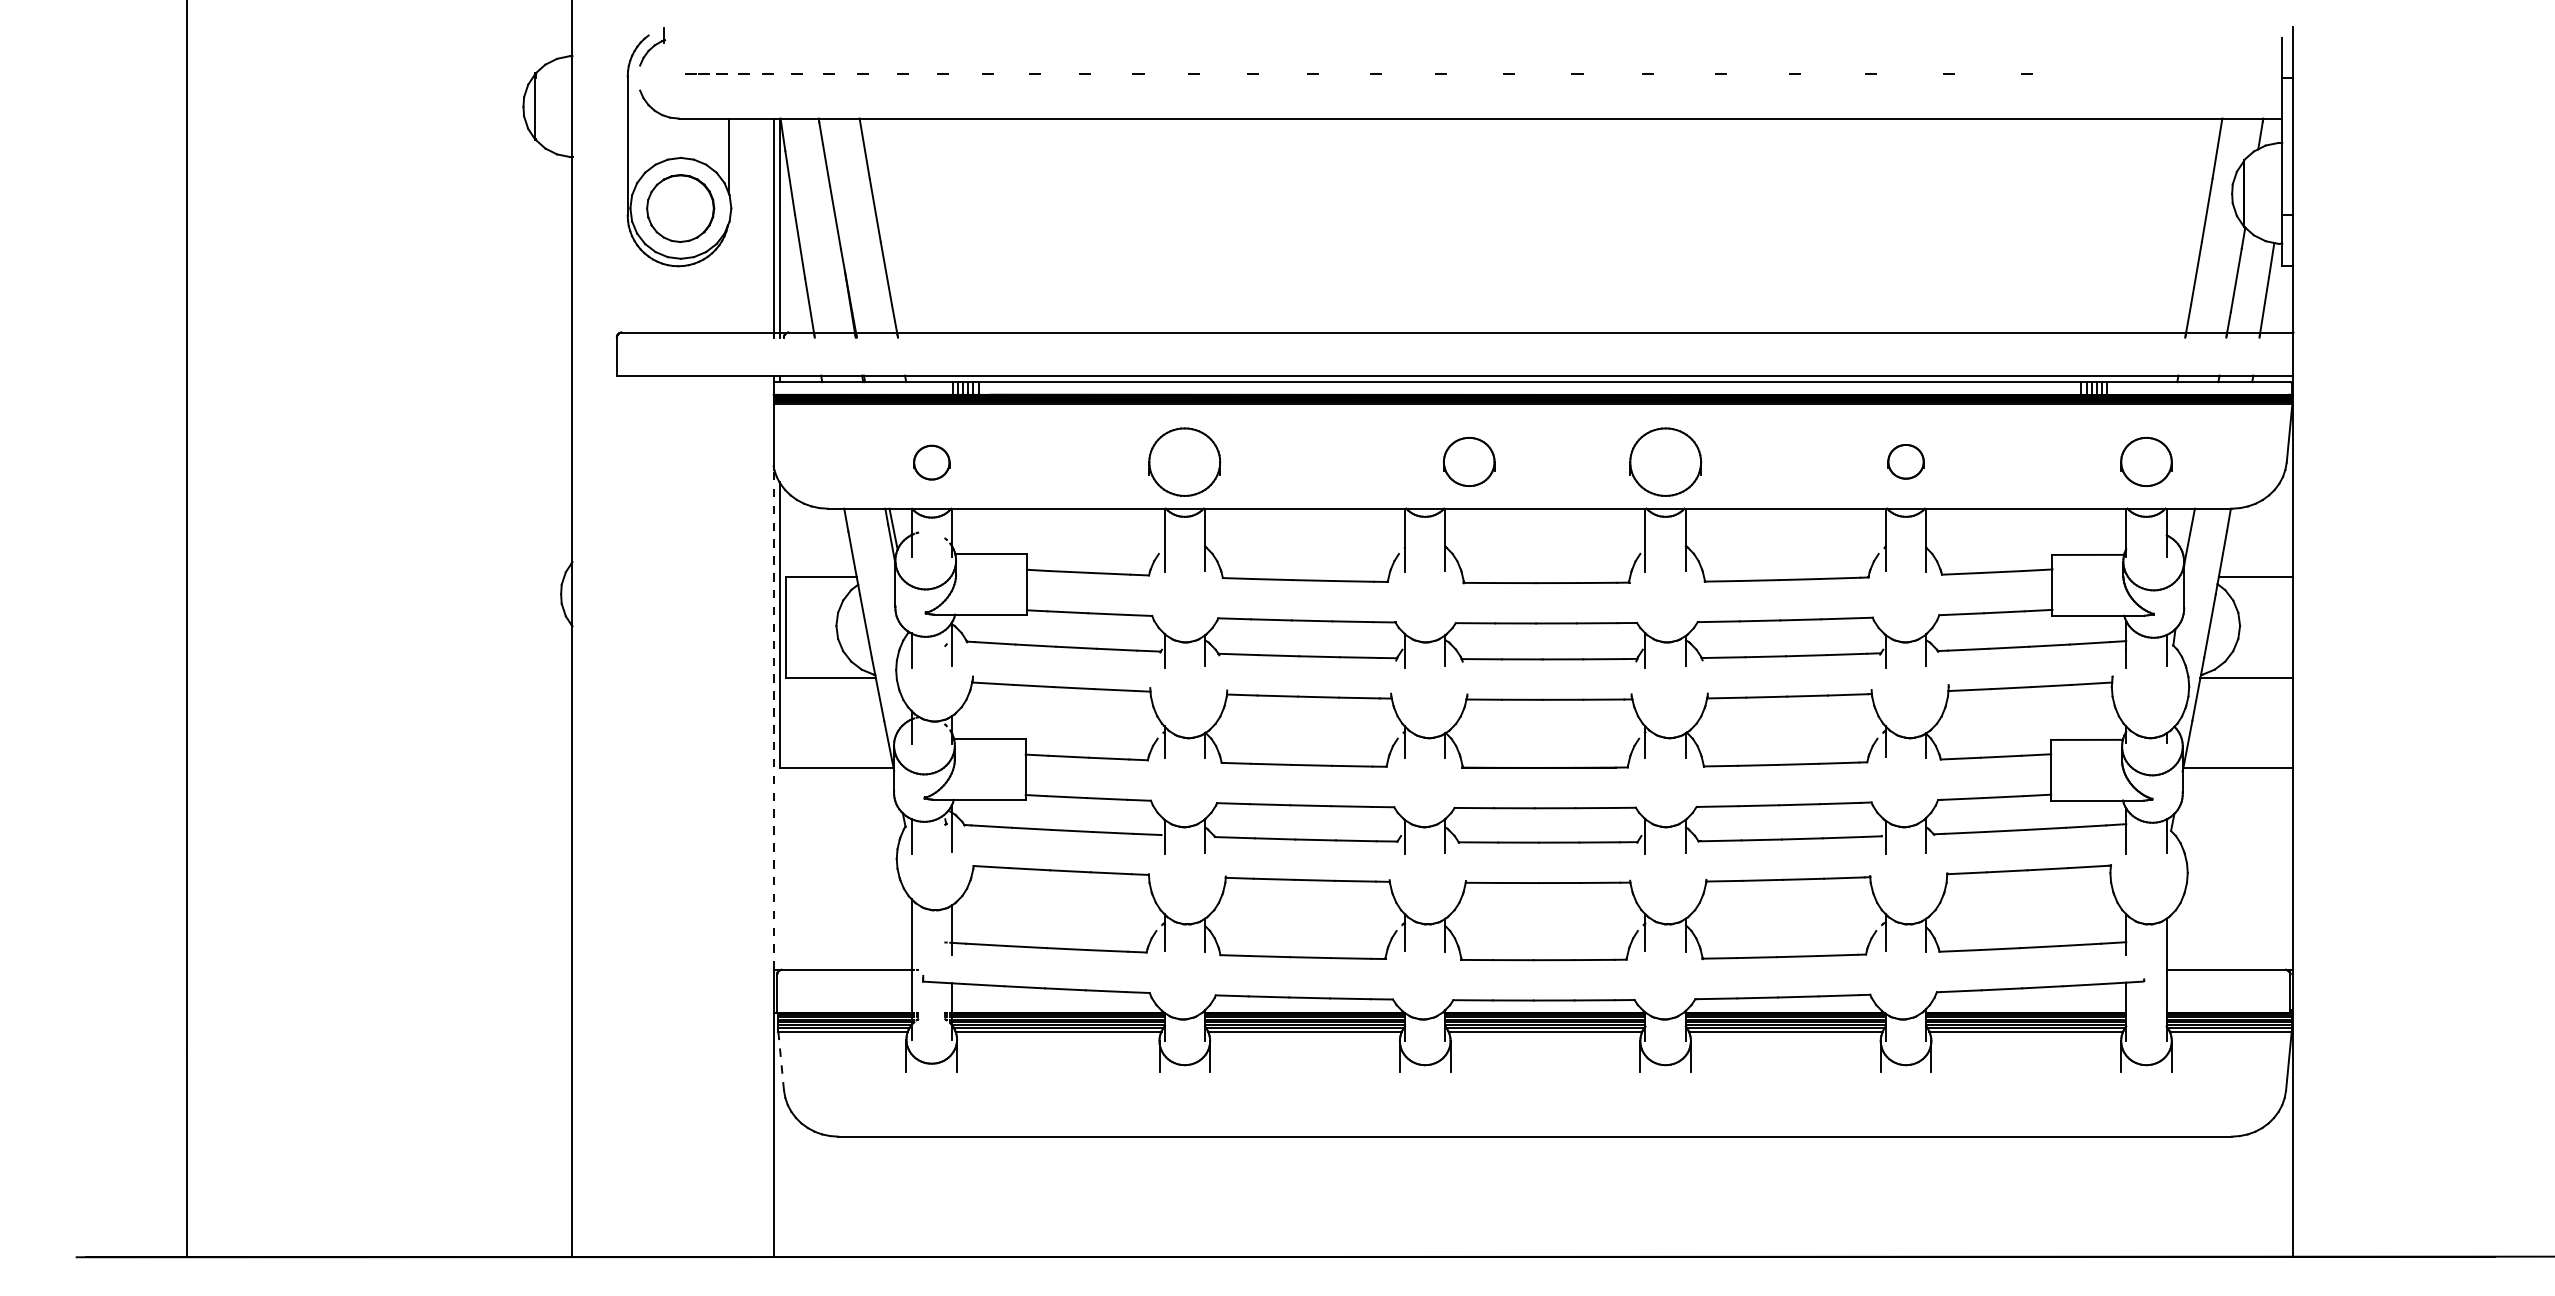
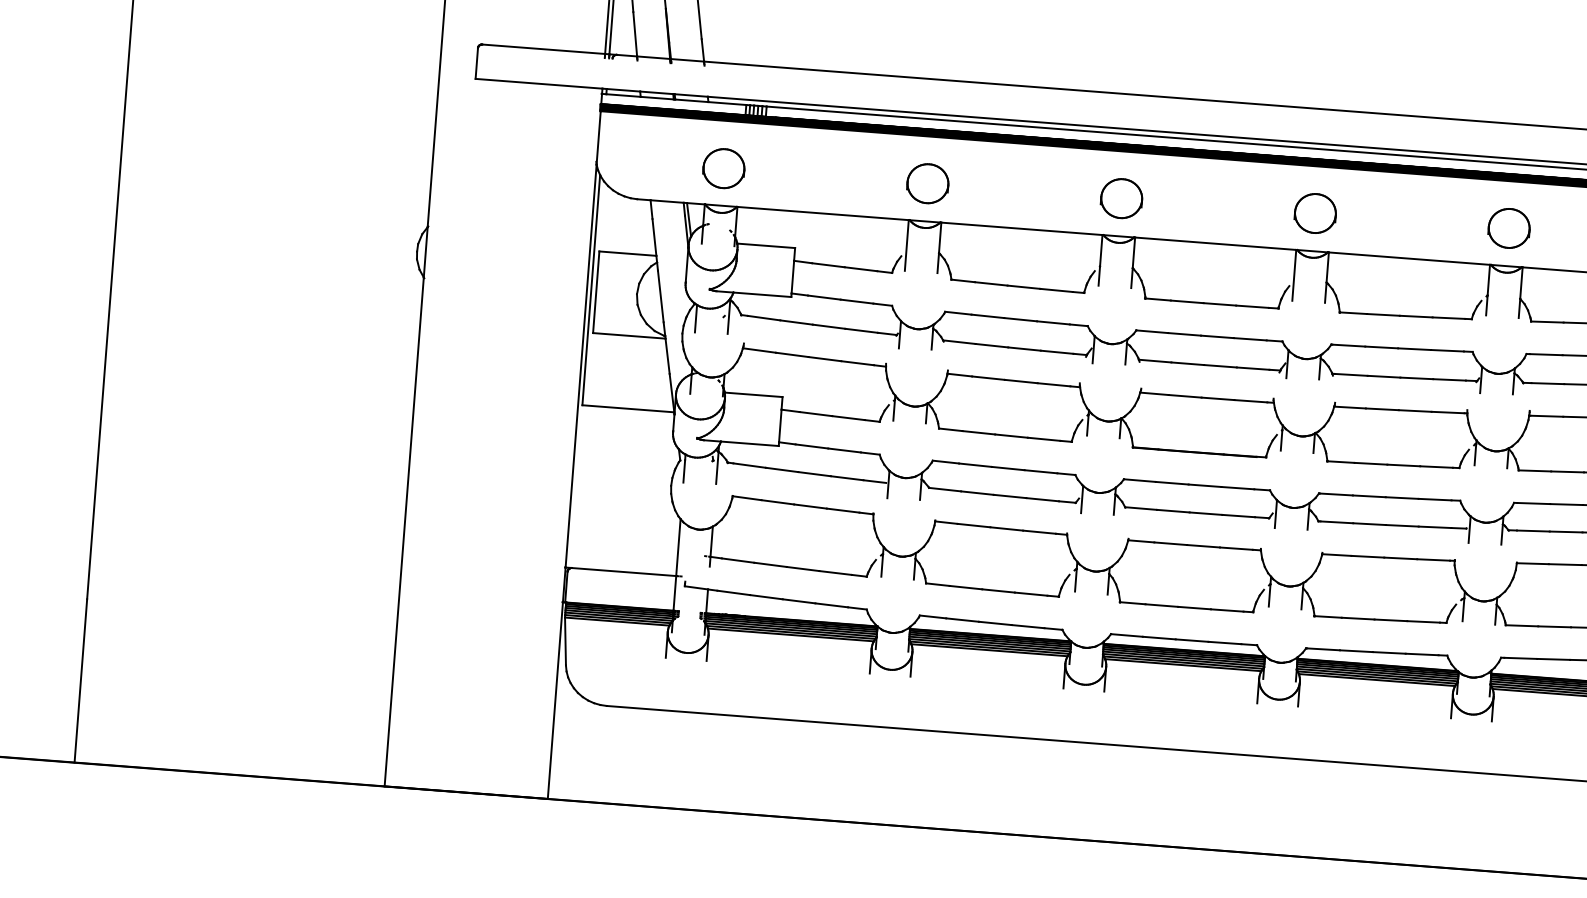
part: (1184, 461) -> (927, 183), size x0.71
part: (1469, 461) -> (1121, 198), moved
part: (1665, 461) -> (1315, 213), size x0.71
part: (1905, 461) -> (1508, 228), size x1.43
part: (931, 462) -> (723, 168), size x1.43
line: (774, 719) -> (581, 365), dashed -> solid
line: (781, 1061) -> (565, 641), dashed -> solid

